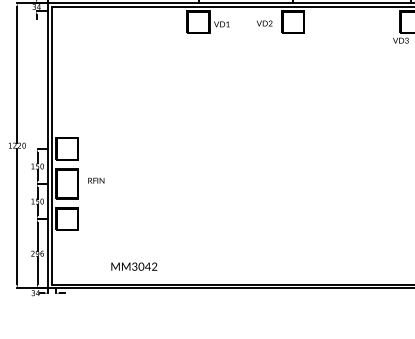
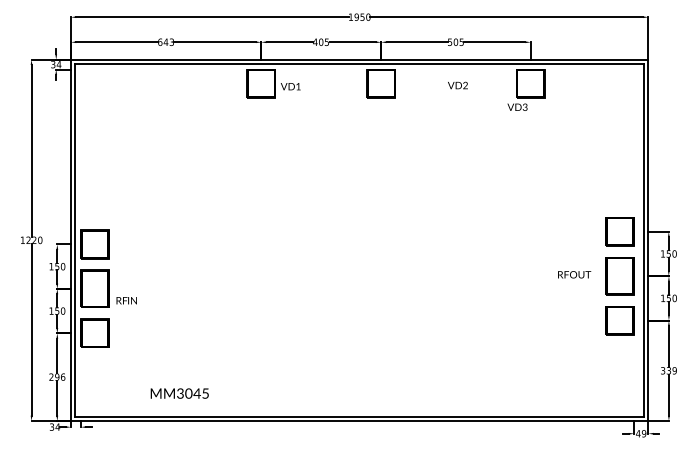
text: (264, 23) -> (457, 85), moved
text: (96, 180) -> (126, 300), moved
text: (154, 266) -> (205, 393), MM3042 -> MM3045

